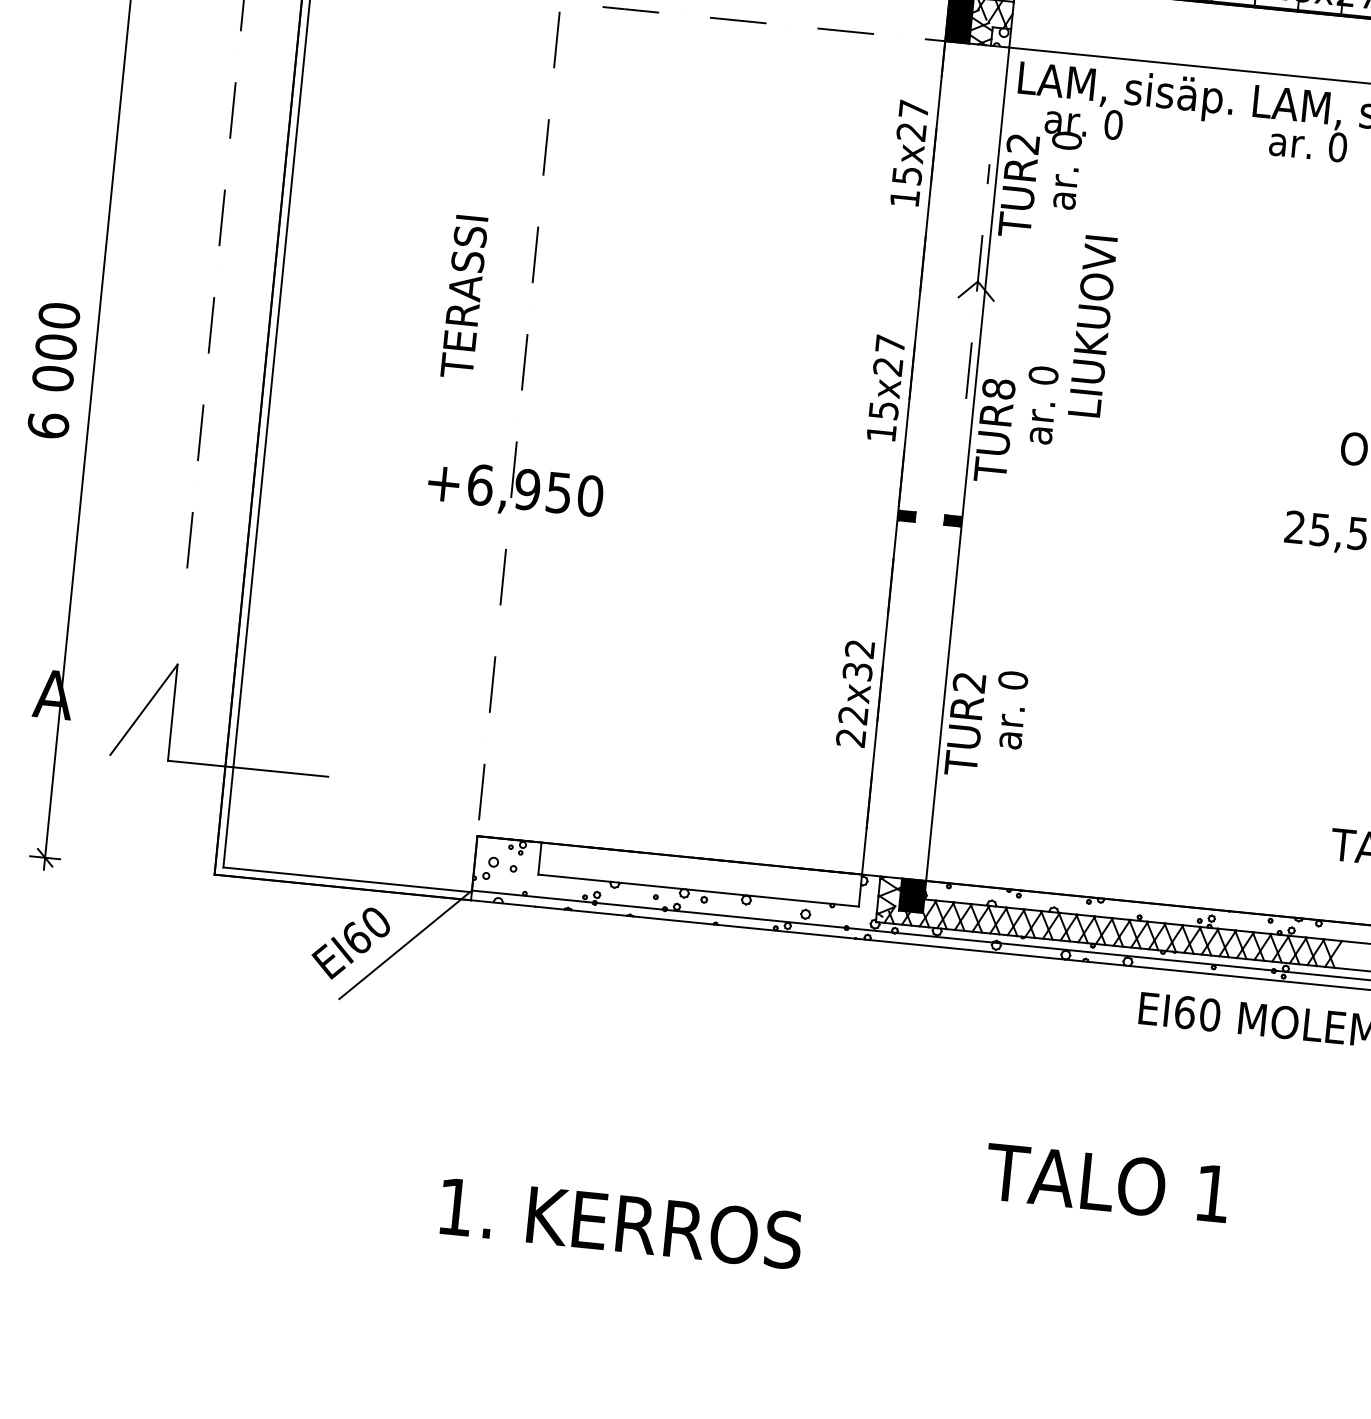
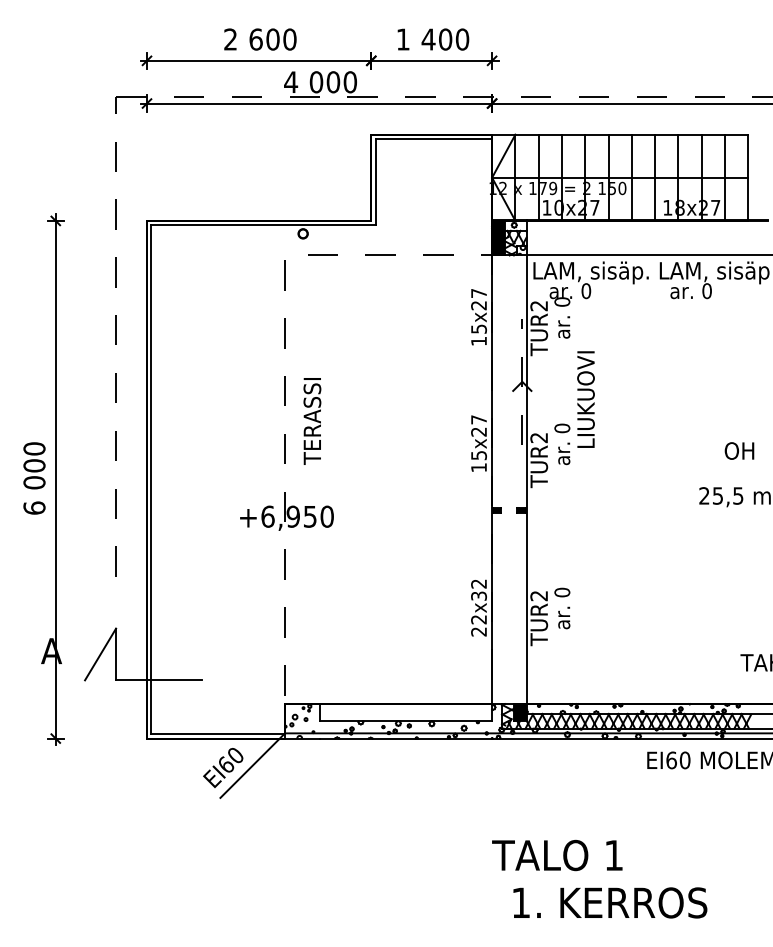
text: (464, 297) -> (312, 421), moved
text: (999, 388) -> (539, 437), TUR8 -> TUR2
text: (1107, 1183) -> (557, 855), moved
text: (621, 1222) -> (610, 902), moved

